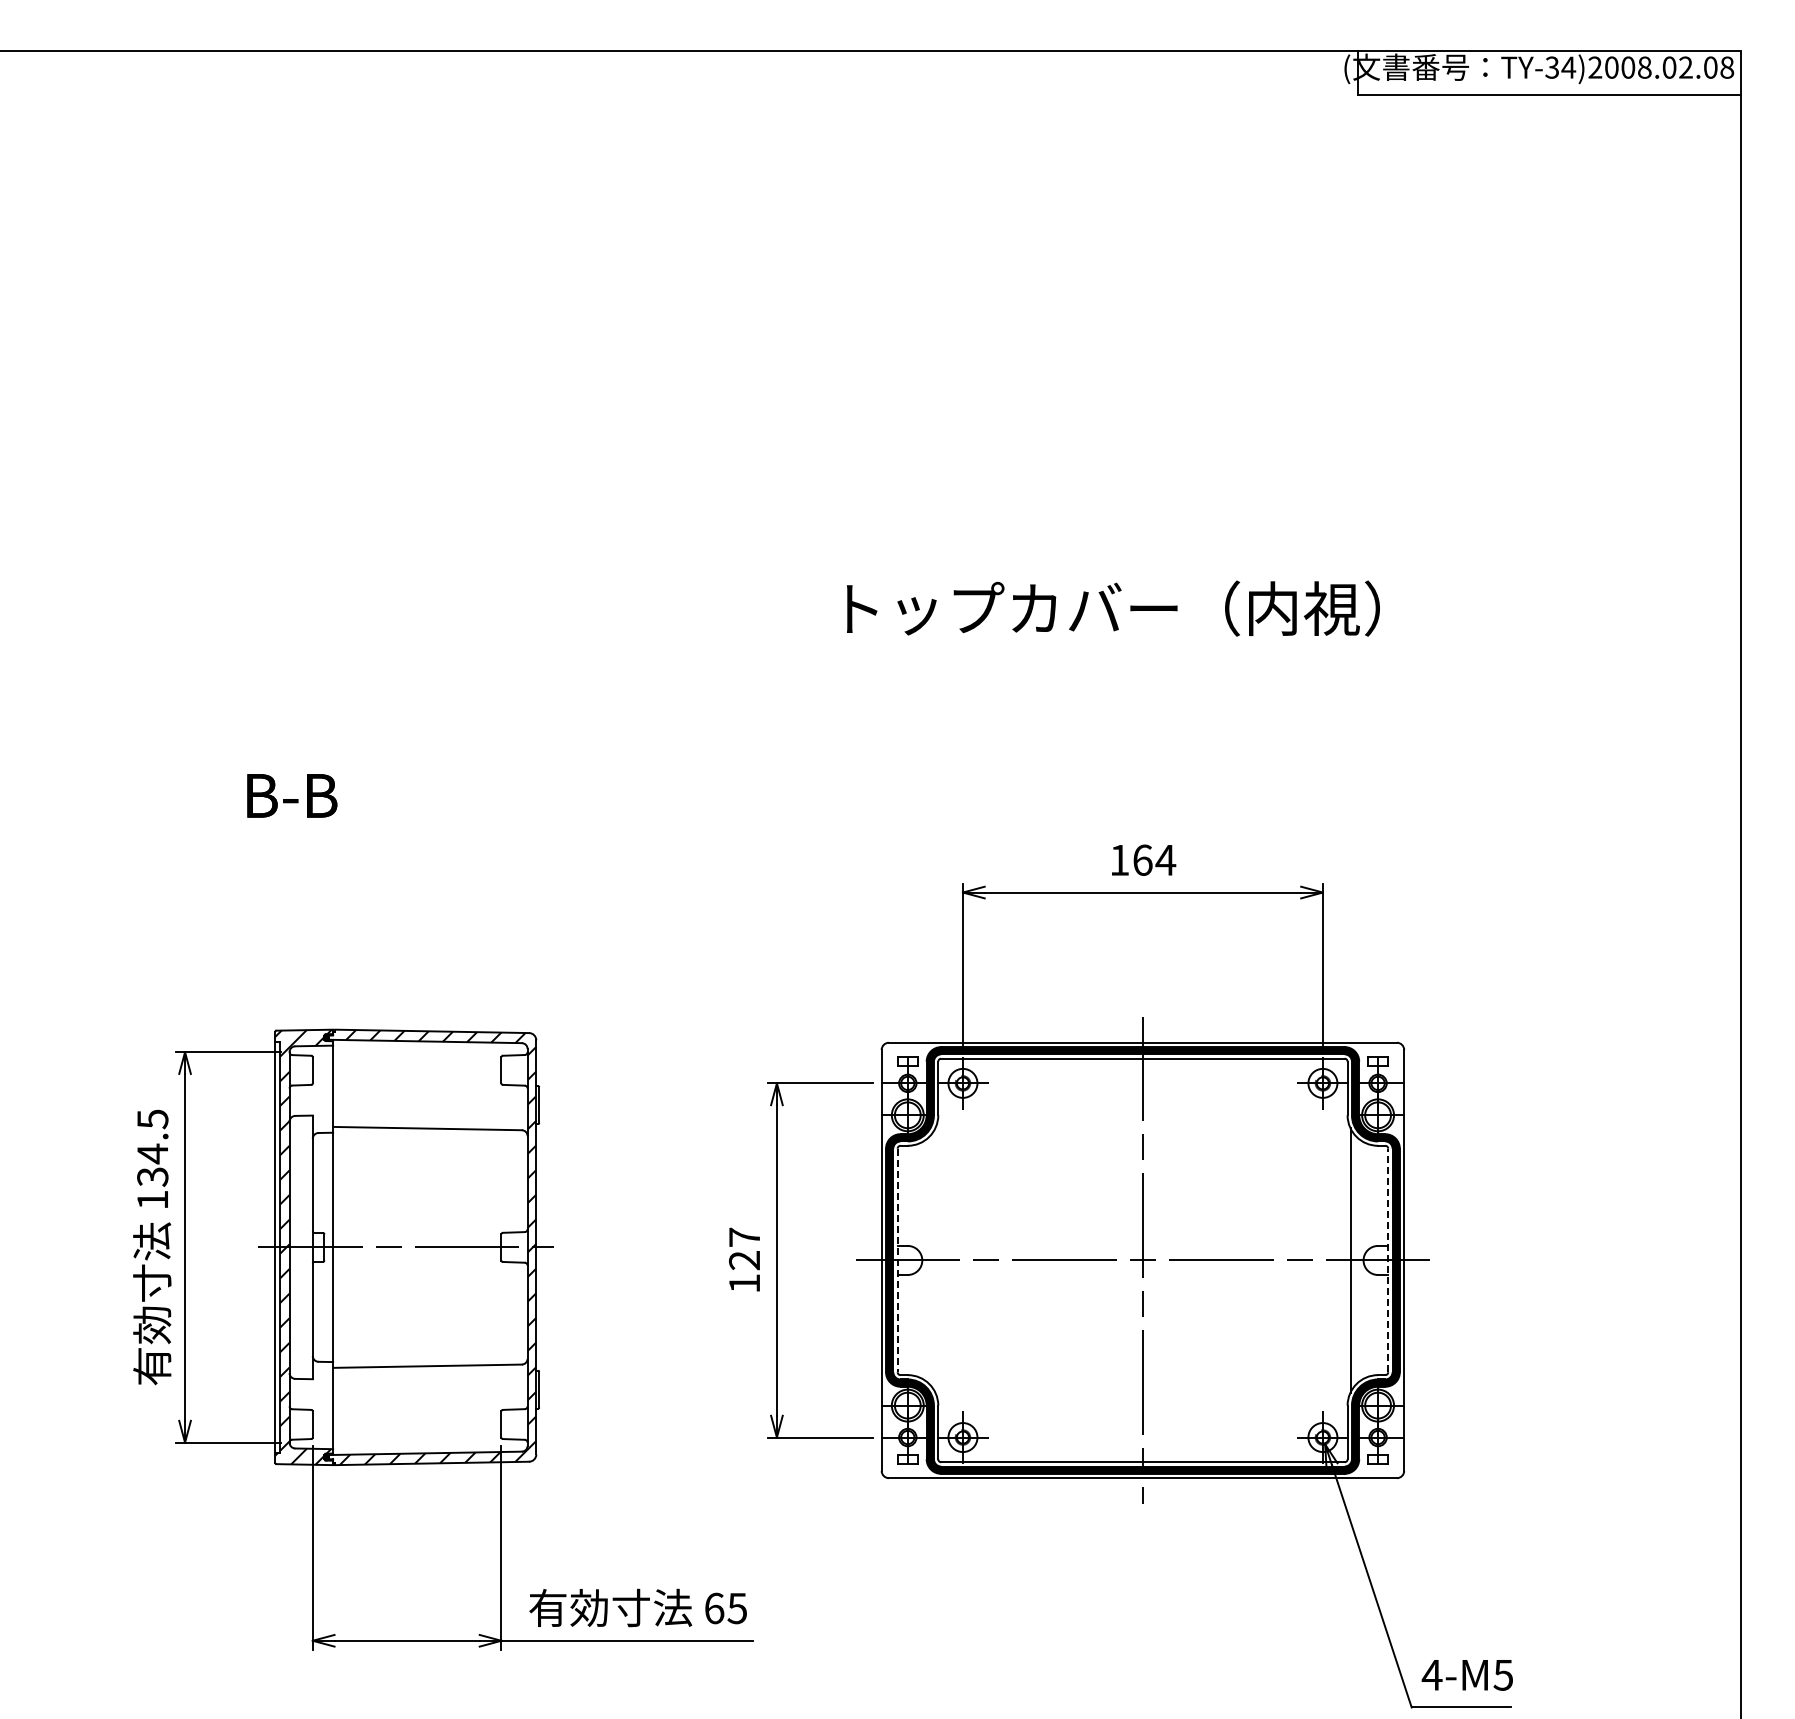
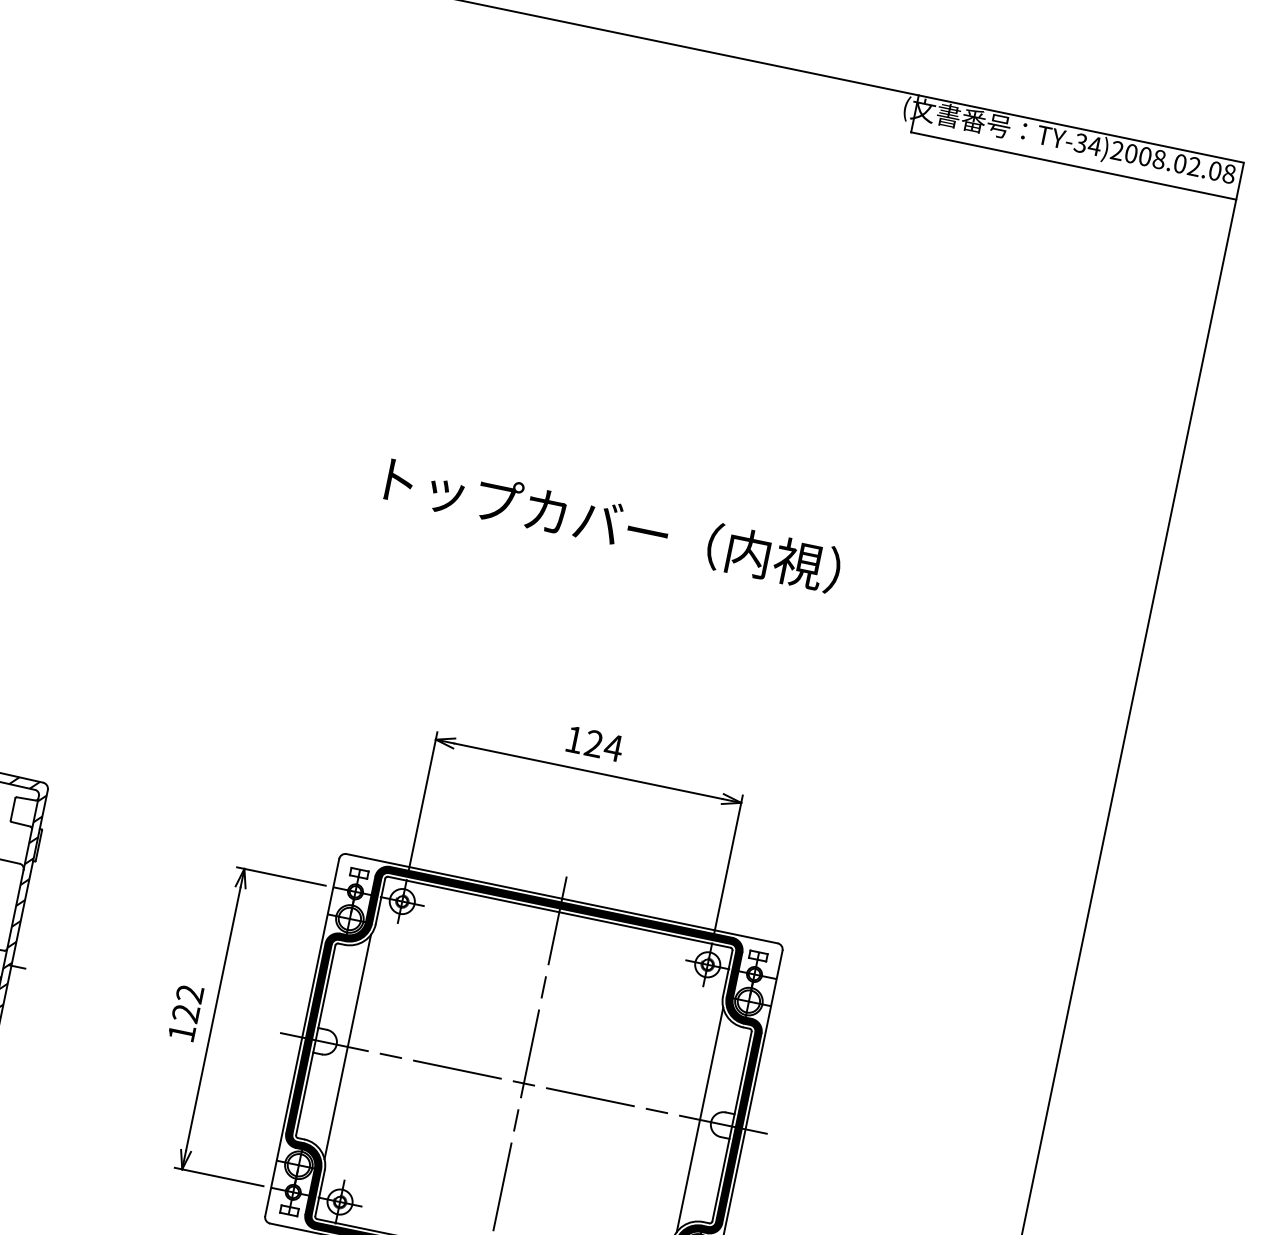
text: (1142, 859) -> (593, 743), 164 -> 124
text: (744, 1237) -> (189, 993), 127 -> 122
line: (897, 1260) -> (315, 1040), dashed -> solid
line: (935, 1260) -> (347, 1047), added
line: (1388, 1260) -> (732, 1126), dashed -> solid

